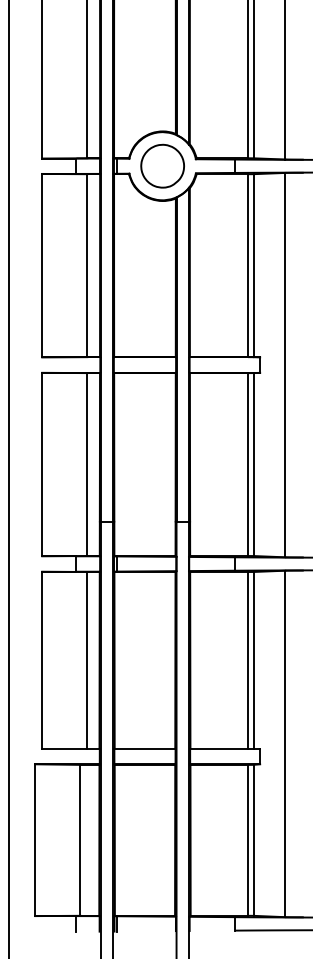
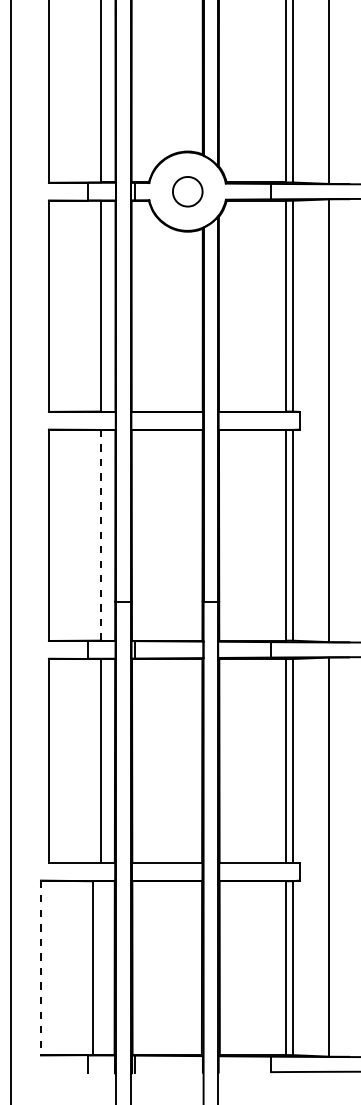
part: (162, 166) -> (187, 191), size x0.6
line: (87, 463) -> (100, 534), solid -> dashed
line: (34, 840) -> (40, 968), solid -> dashed

